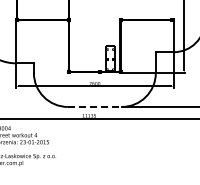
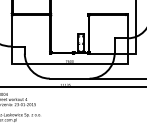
line: (95, 106) -> (70, 78), dashed -> solid

